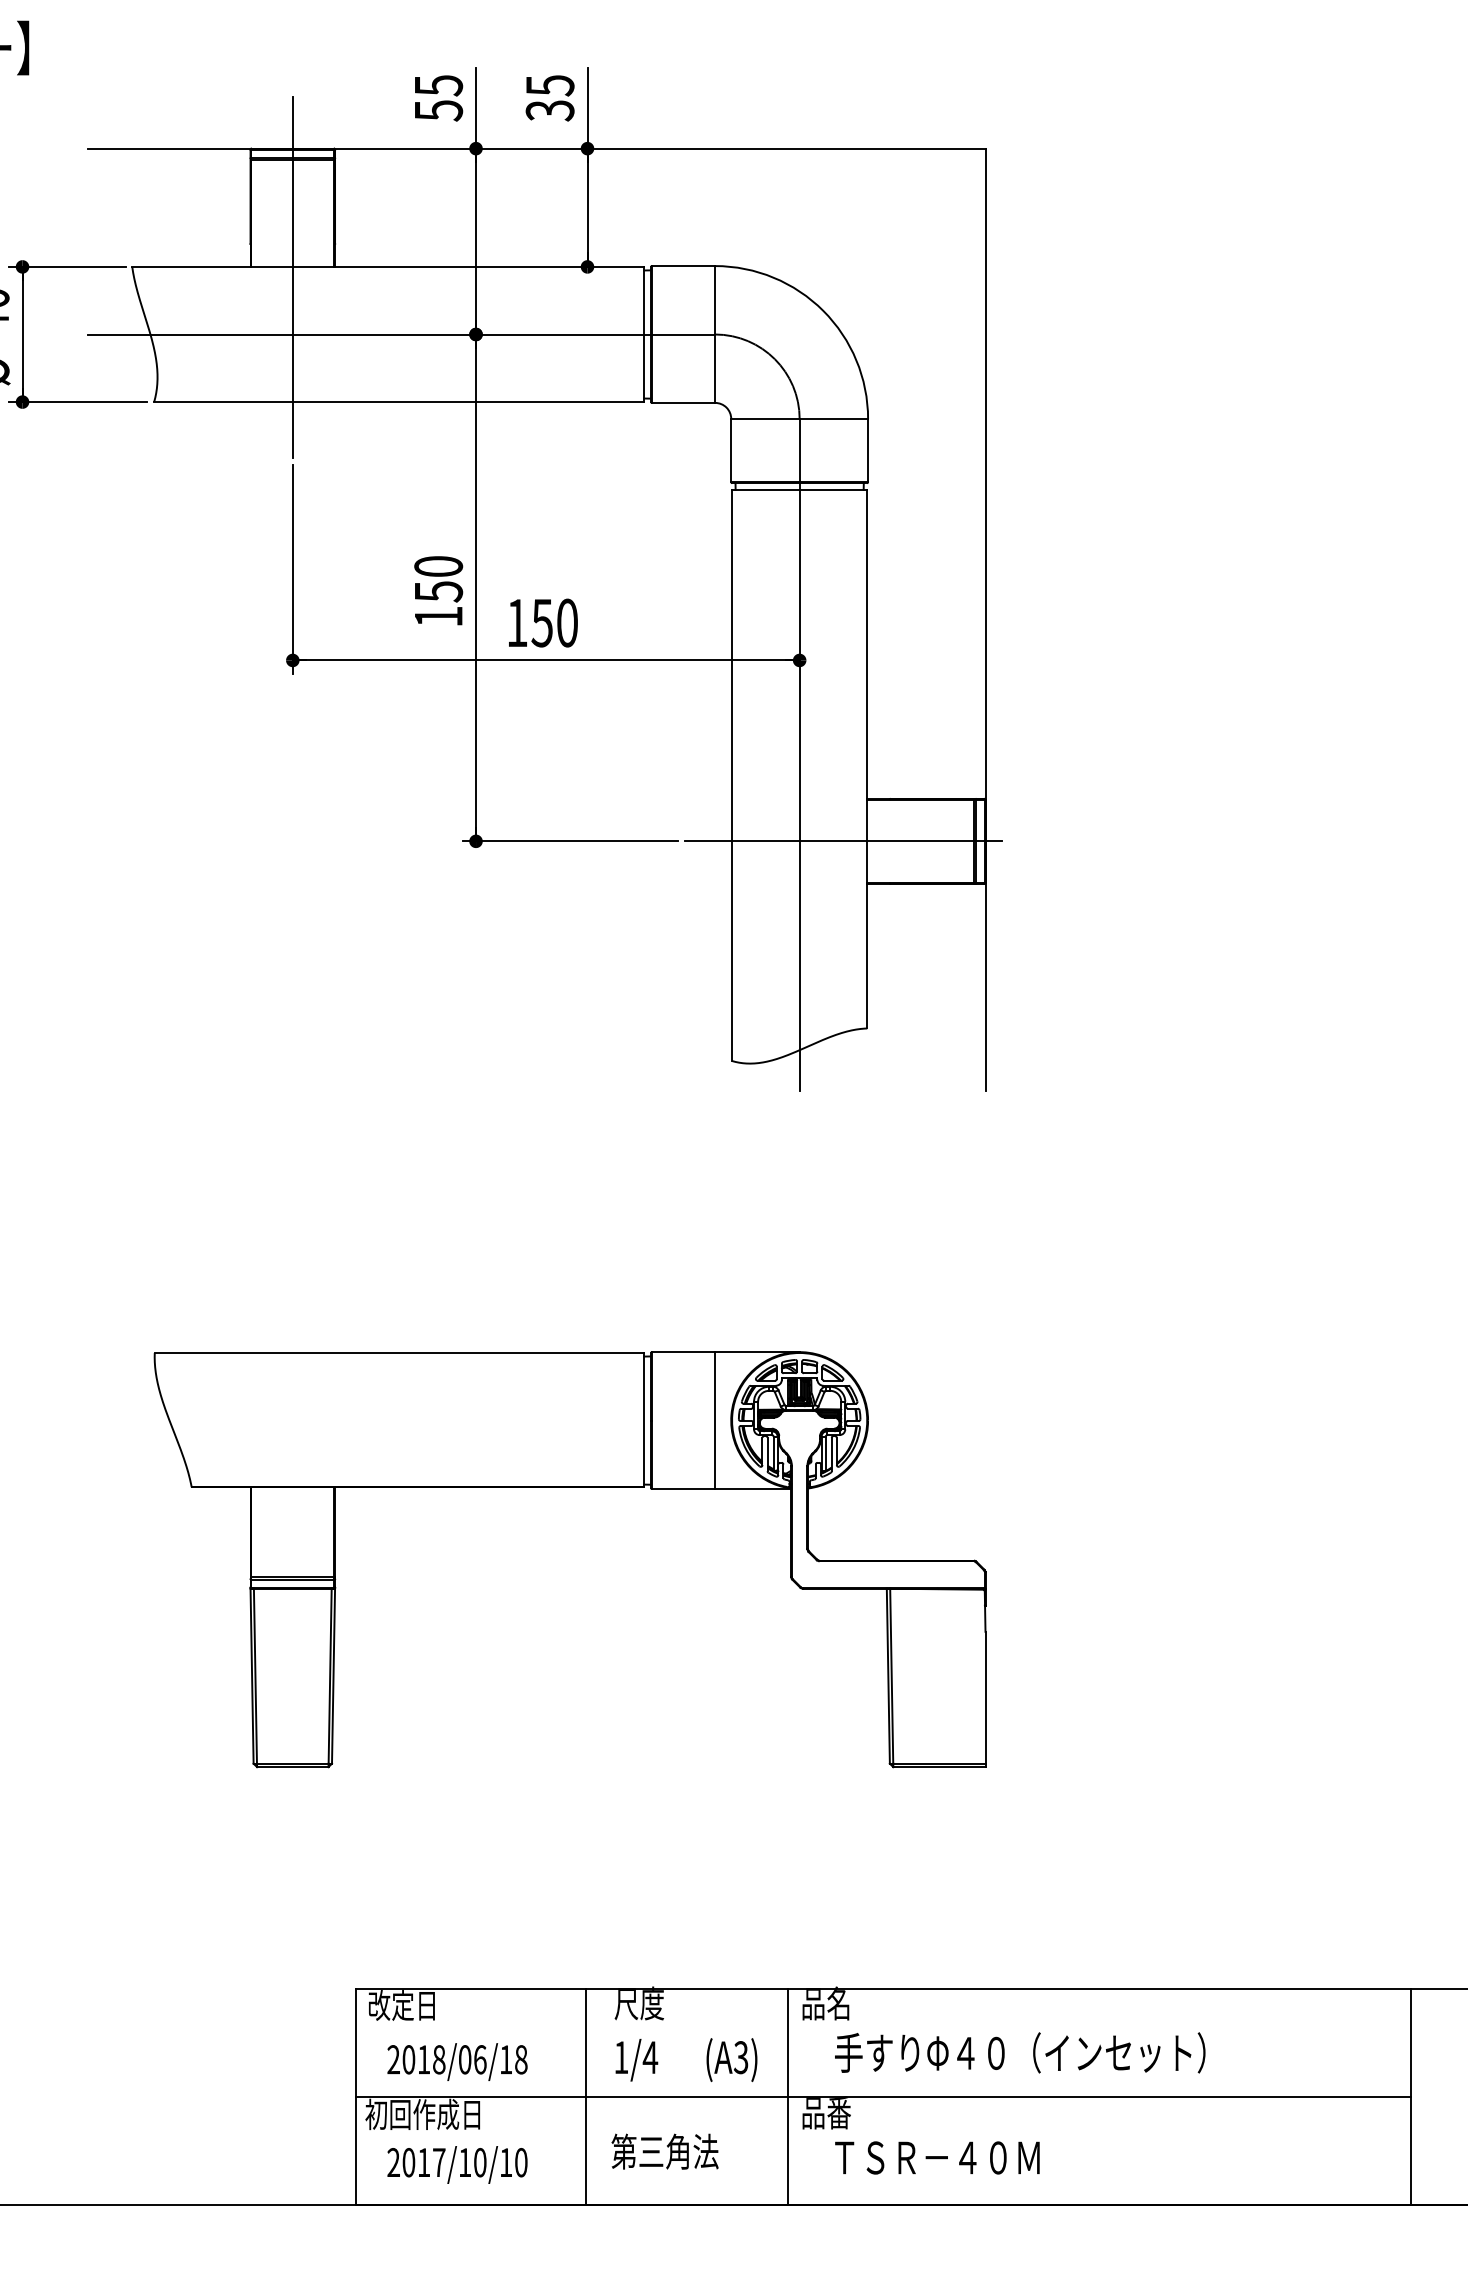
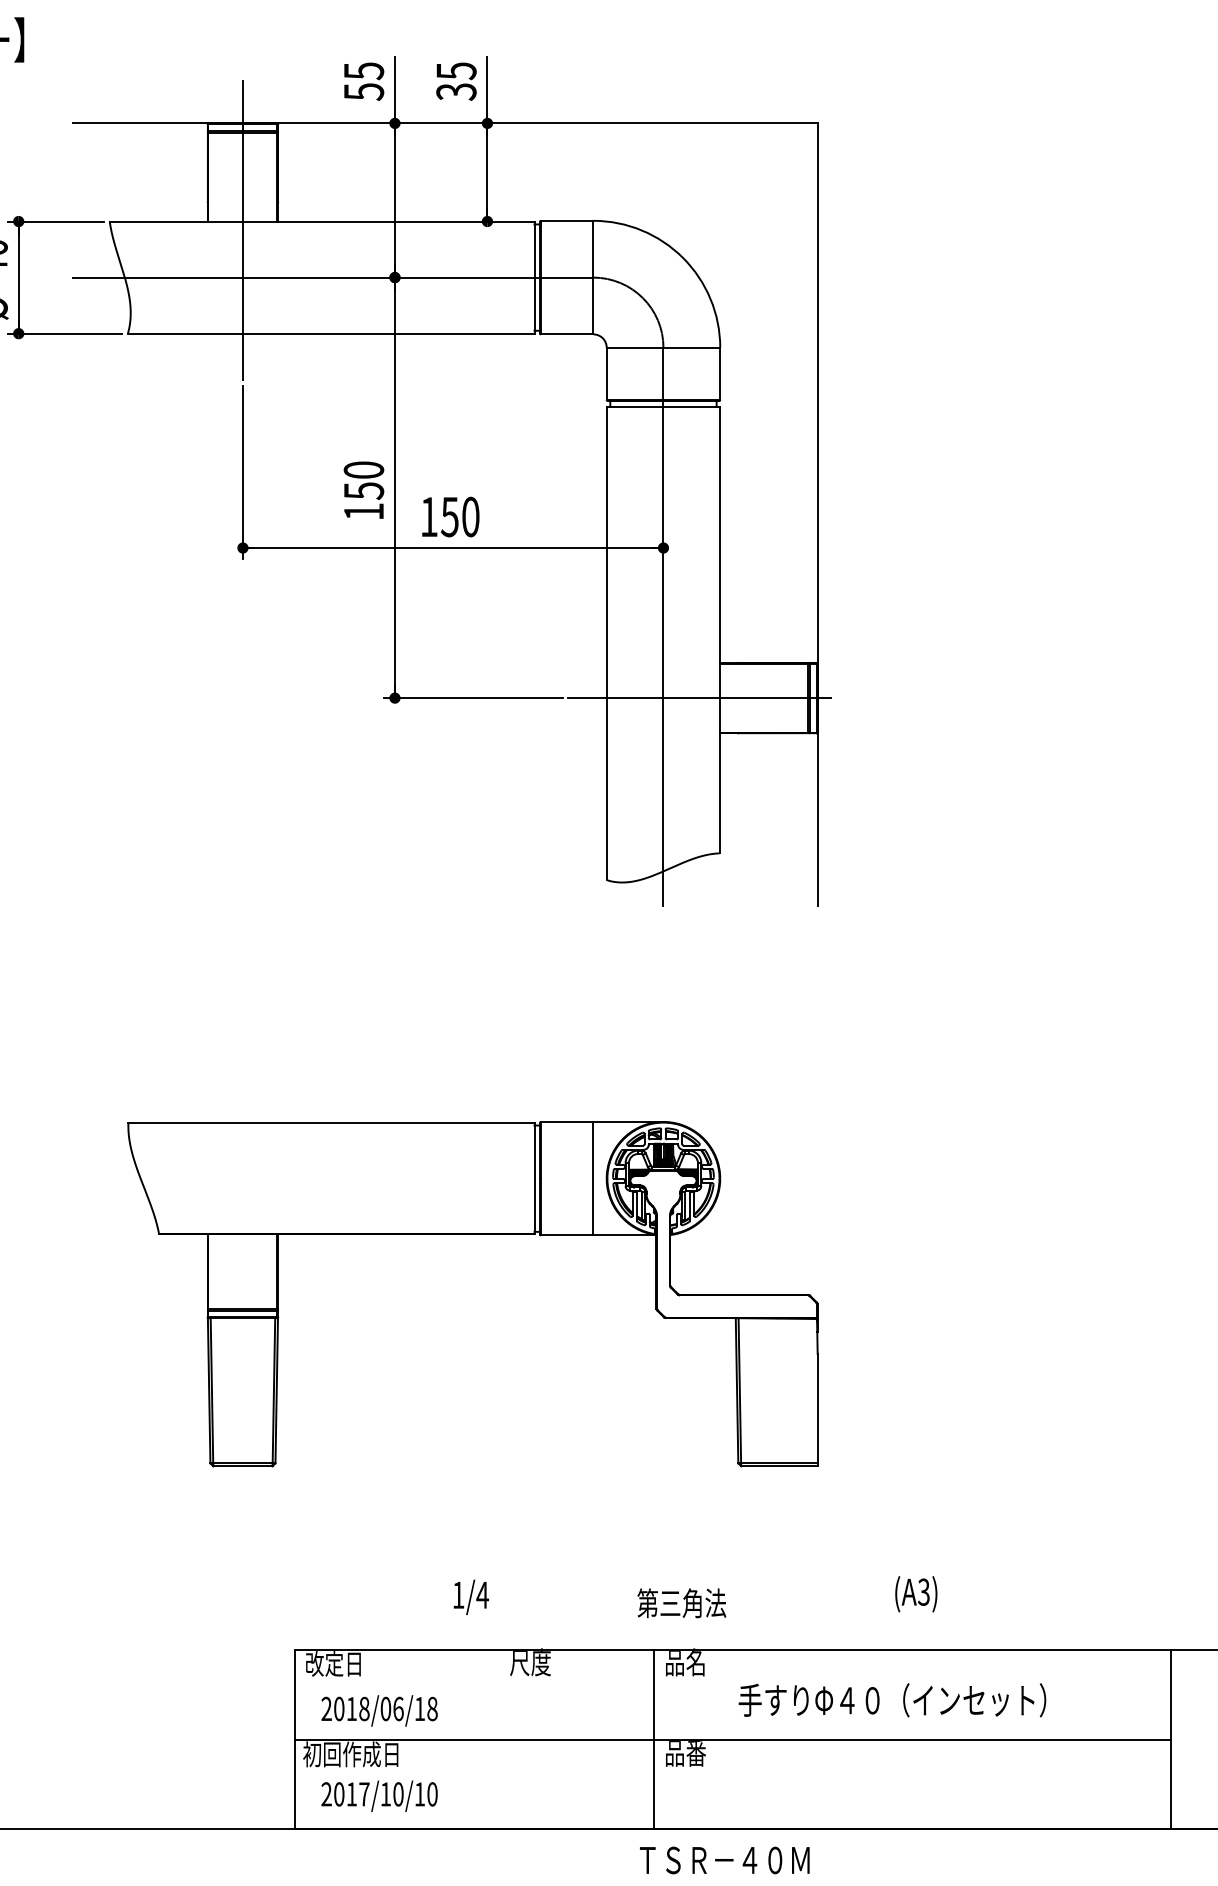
text: (1020, 2053) -> (892, 1700), moved
text: (635, 2059) -> (470, 1596), moved
text: (732, 2060) -> (916, 1594), moved
line: (586, 2096) -> (486, 1739), removed
text: (664, 2151) -> (681, 1603), moved
text: (937, 2157) -> (724, 1860), moved

